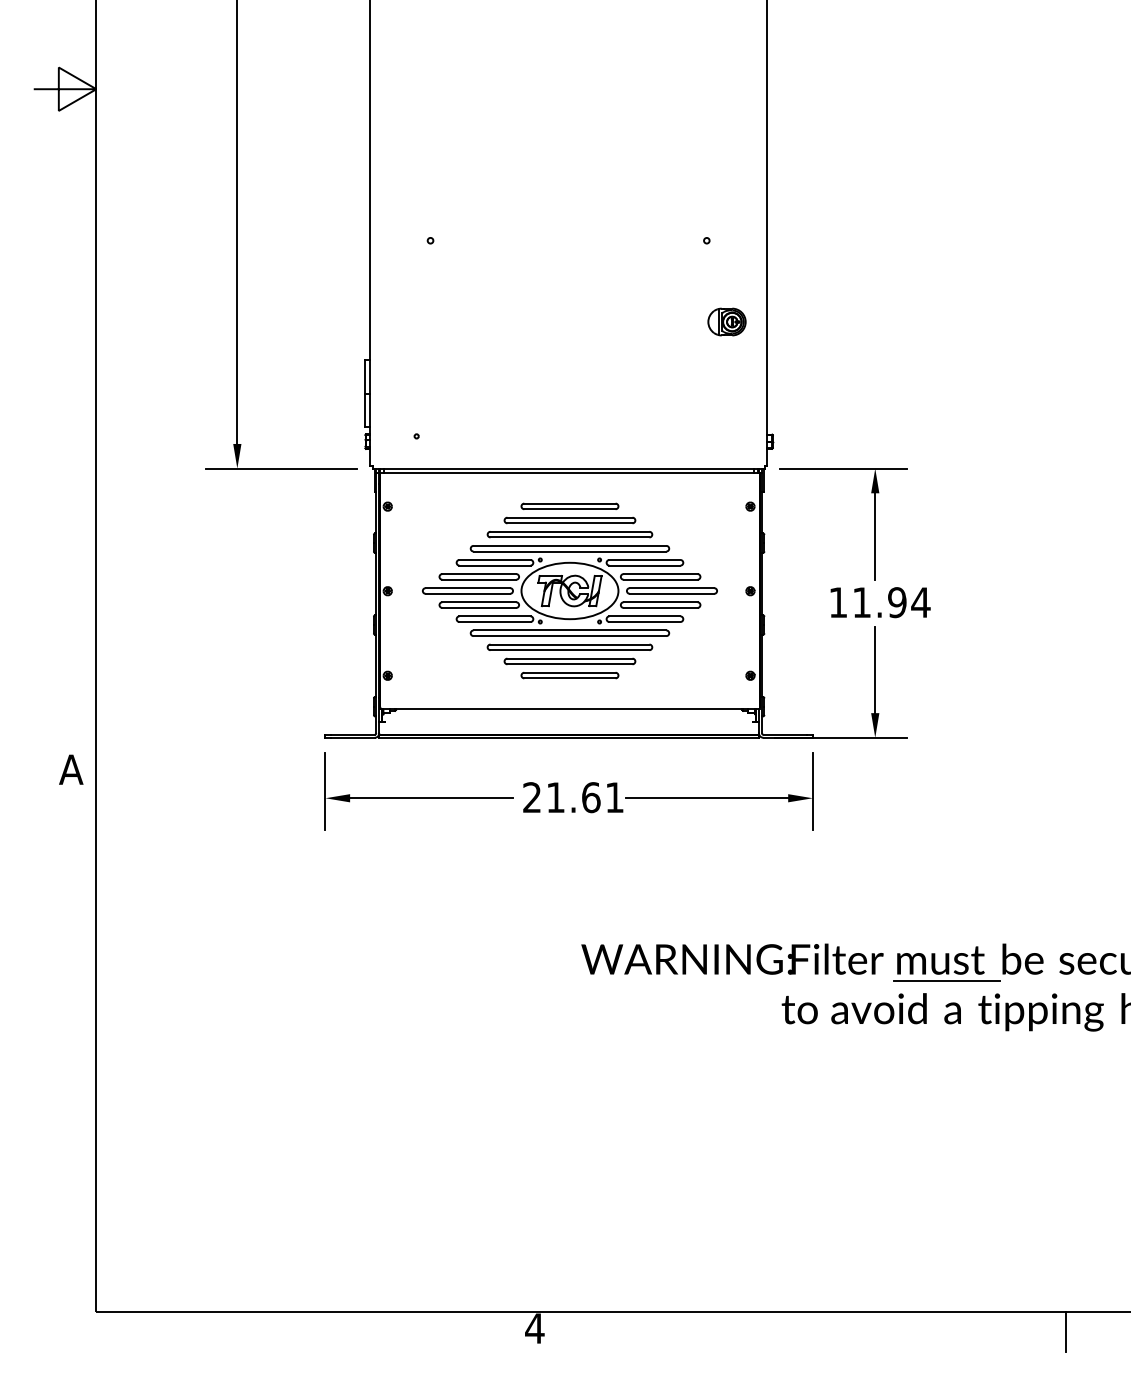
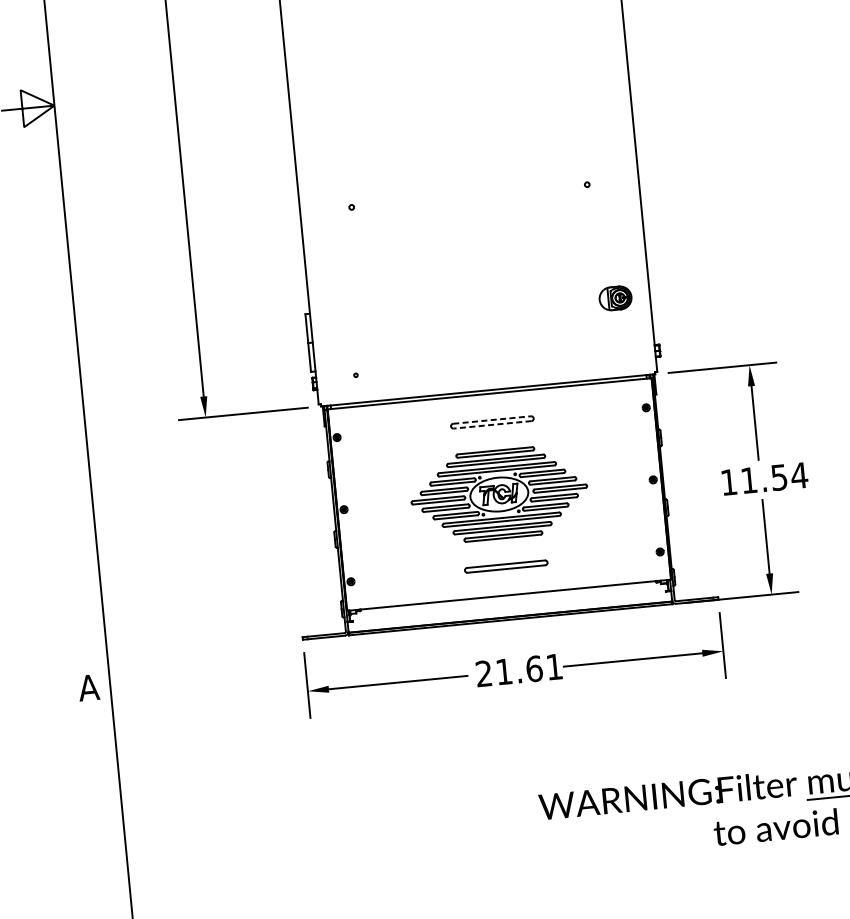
part: (726, 321) -> (615, 297), moved
line: (569, 503) -> (491, 419), solid -> dashed
line: (569, 509) -> (492, 425), solid -> dashed
part: (569, 590) -> (498, 494), size x0.7
text: (897, 602) -> (779, 477), 11.94 -> 11.54

